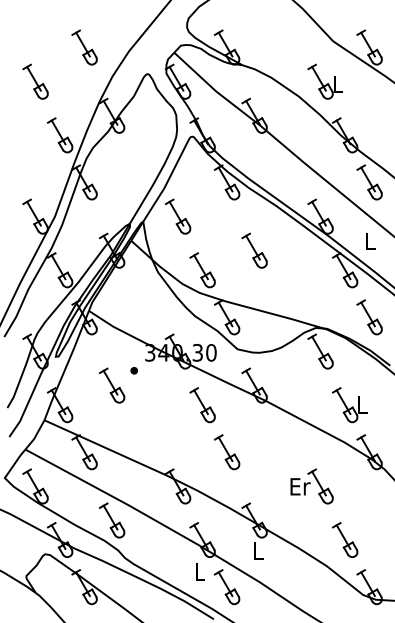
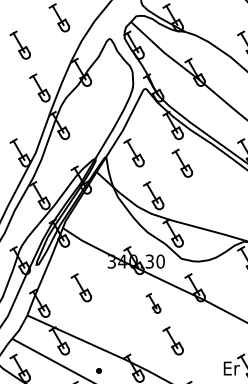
part: (254, 250) -> (182, 163), moved
part: (133, 370) -> (98, 370), moved
part: (202, 405) -> (153, 303), size x0.7

